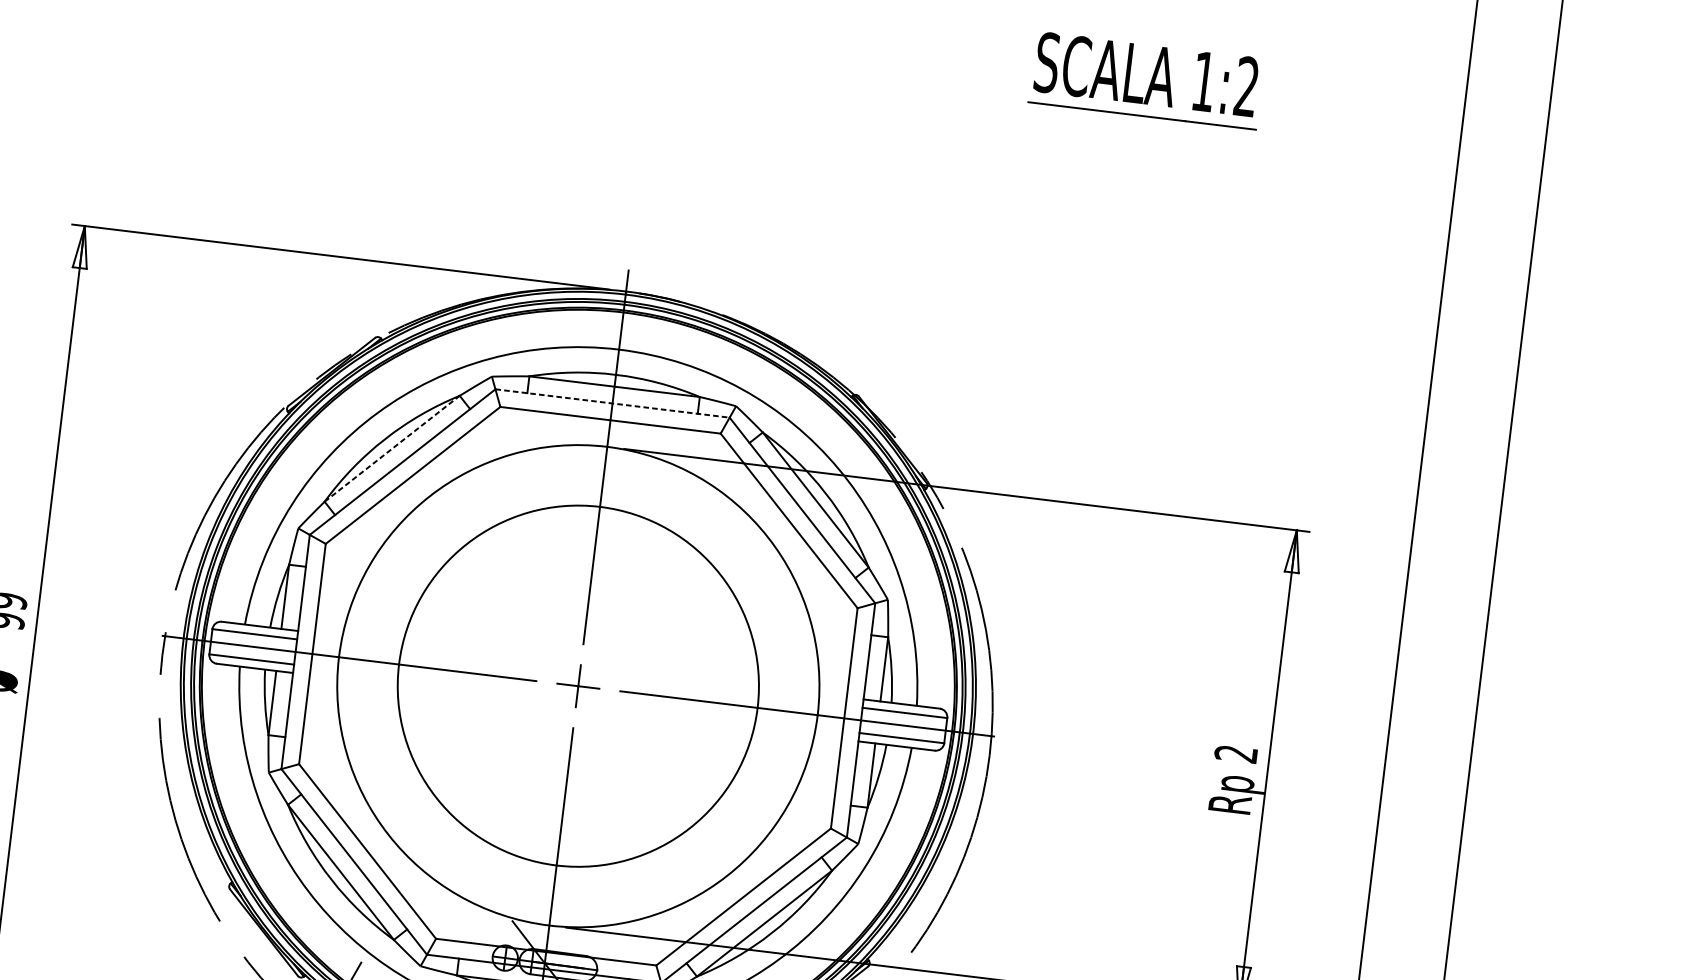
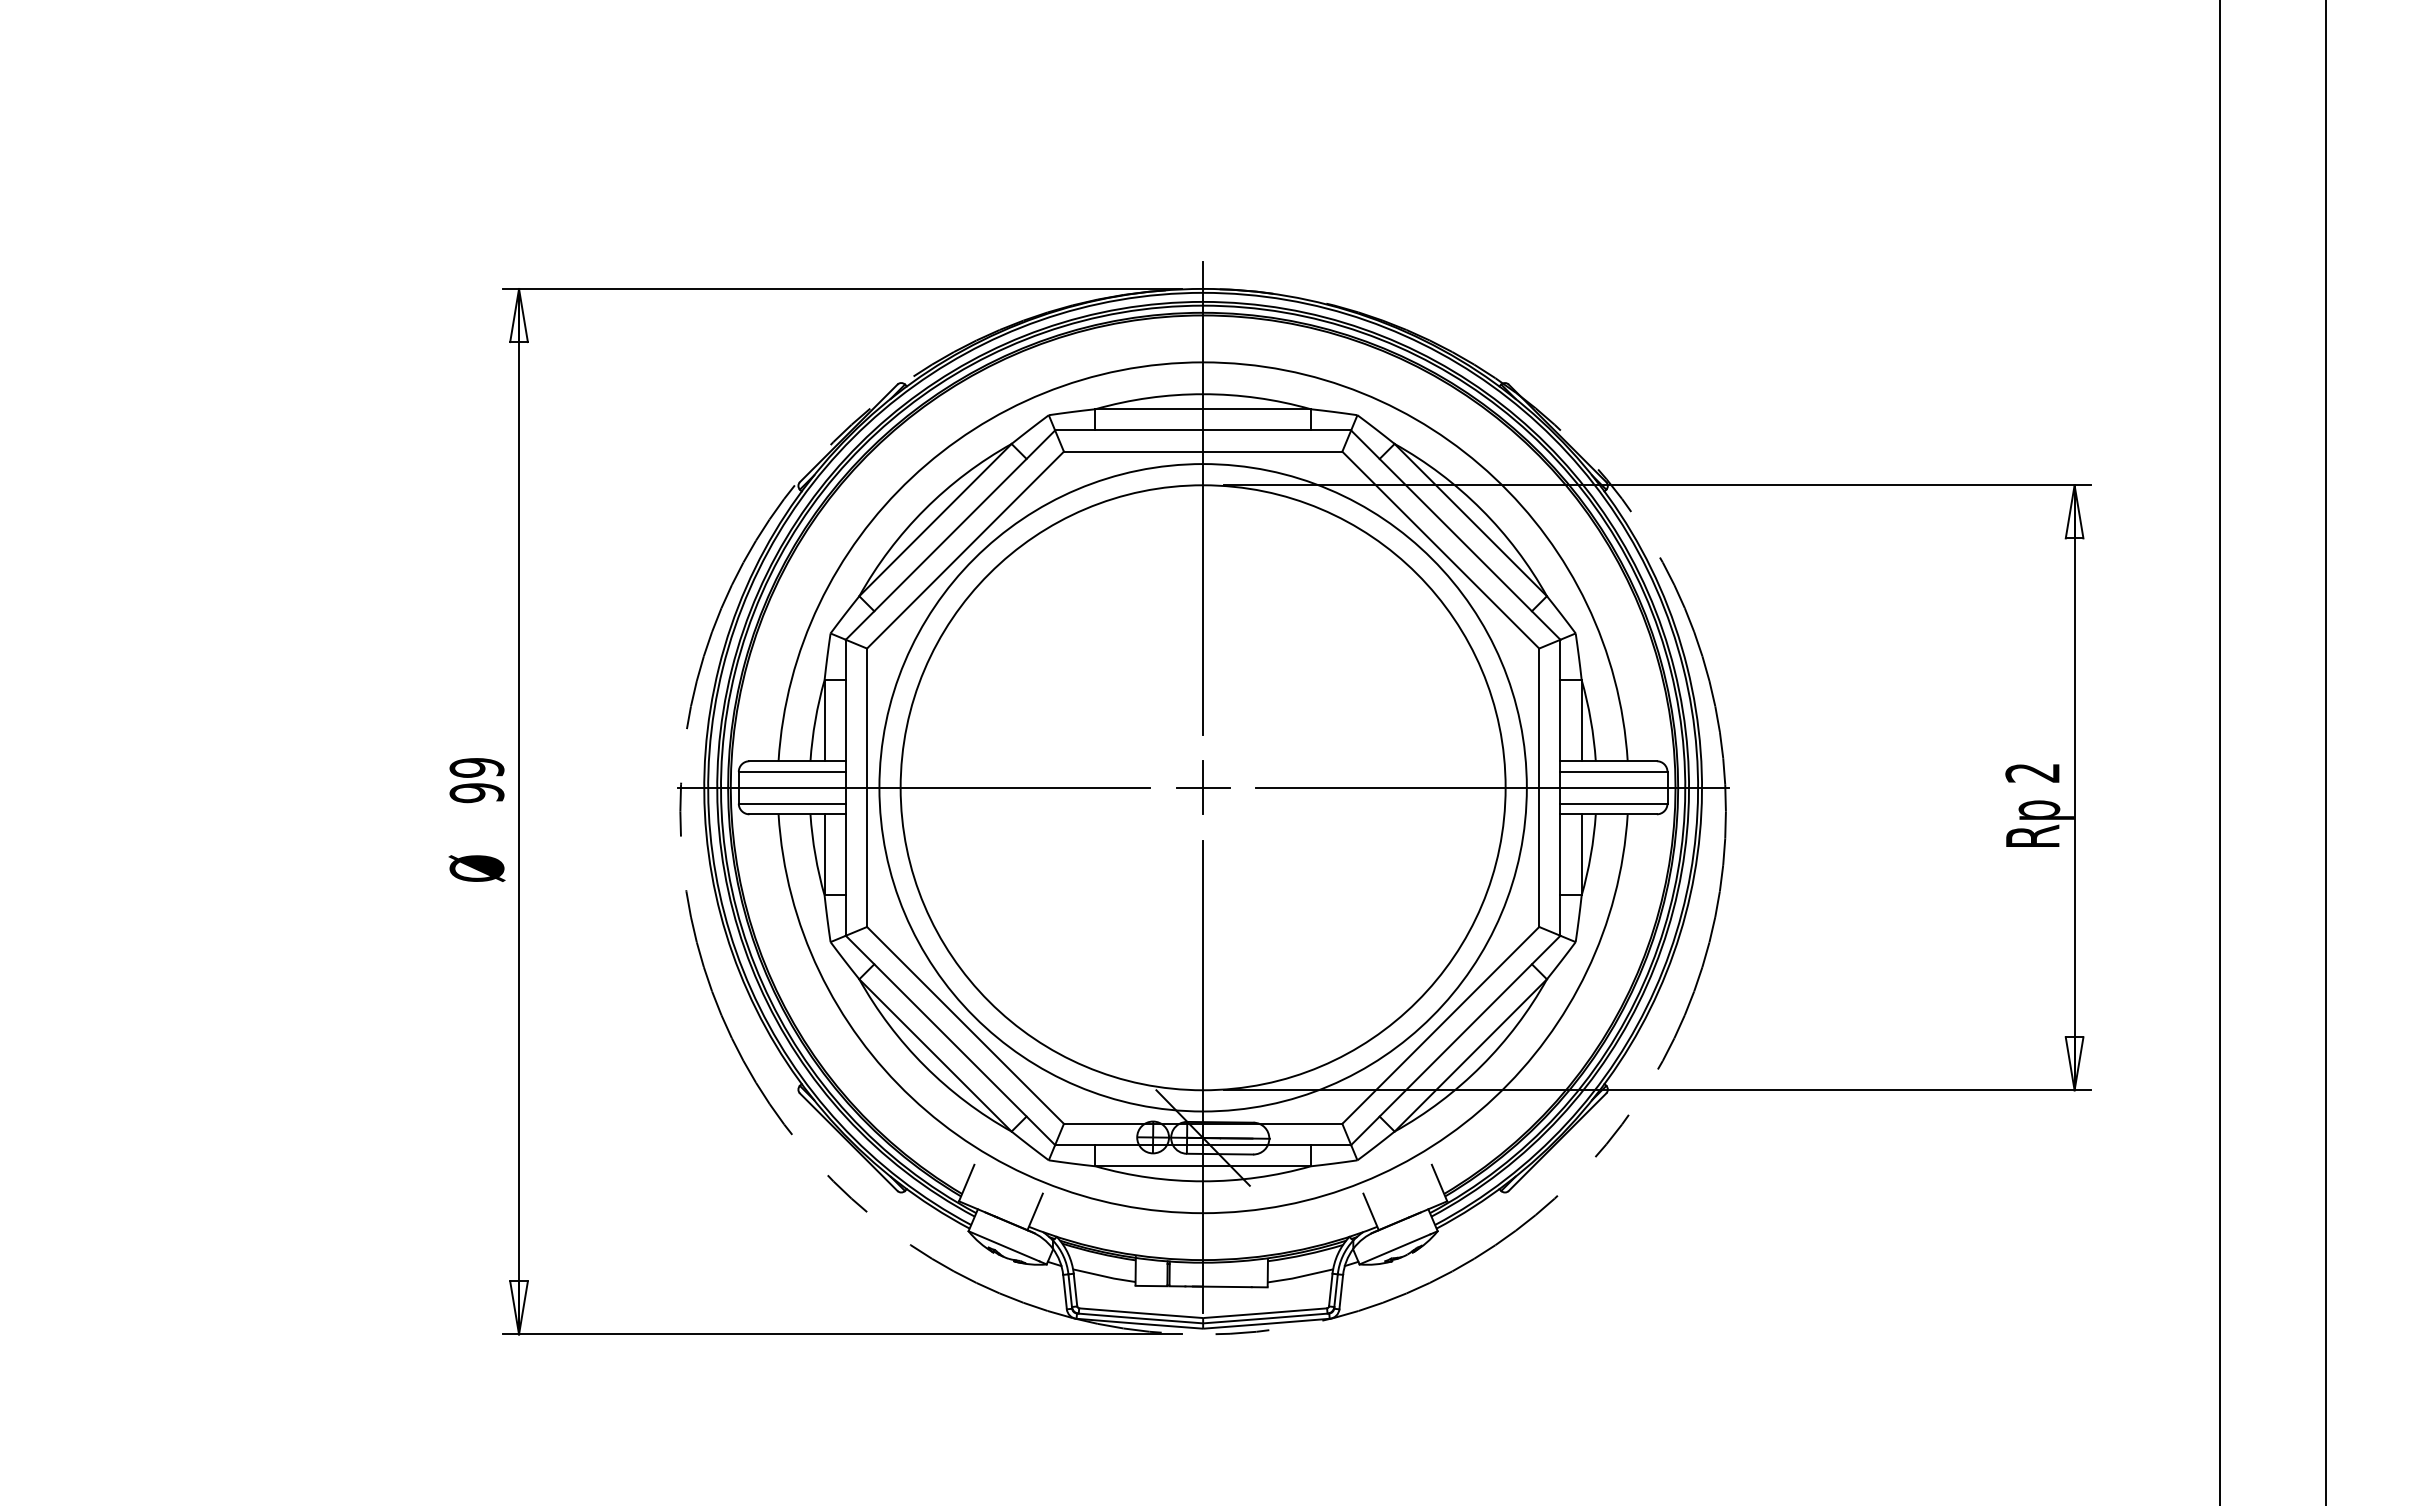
line: (612, 403) -> (1203, 430), dashed -> solid
line: (392, 449) -> (935, 520), dashed -> solid
circle: (577, 685) -> (1202, 787), size x1.43

